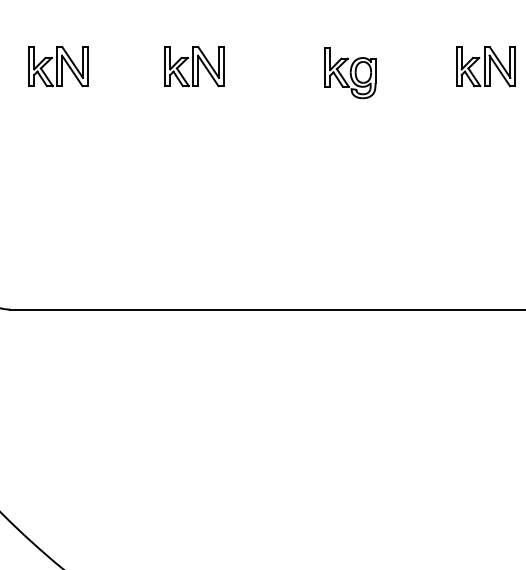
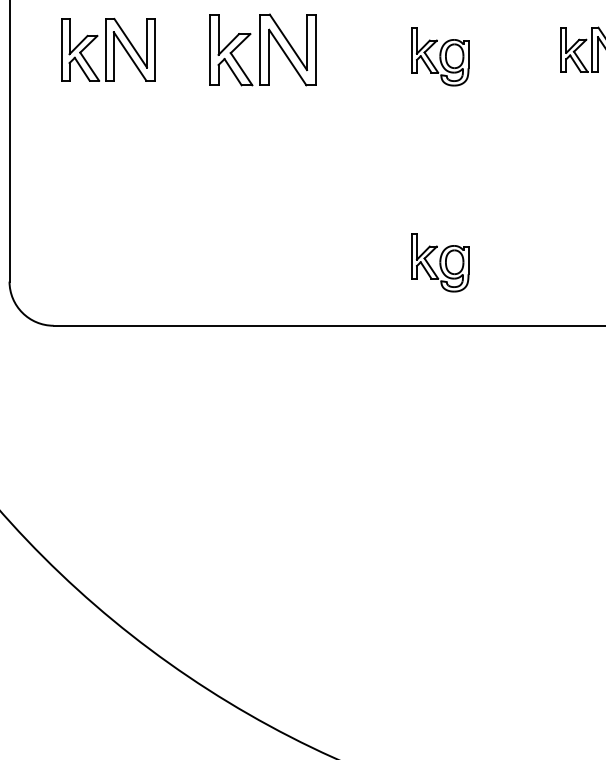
part: (58, 66) -> (108, 49), size x1.4
part: (194, 66) -> (262, 49), size x1.6
part: (350, 253) -> (440, 262), added

